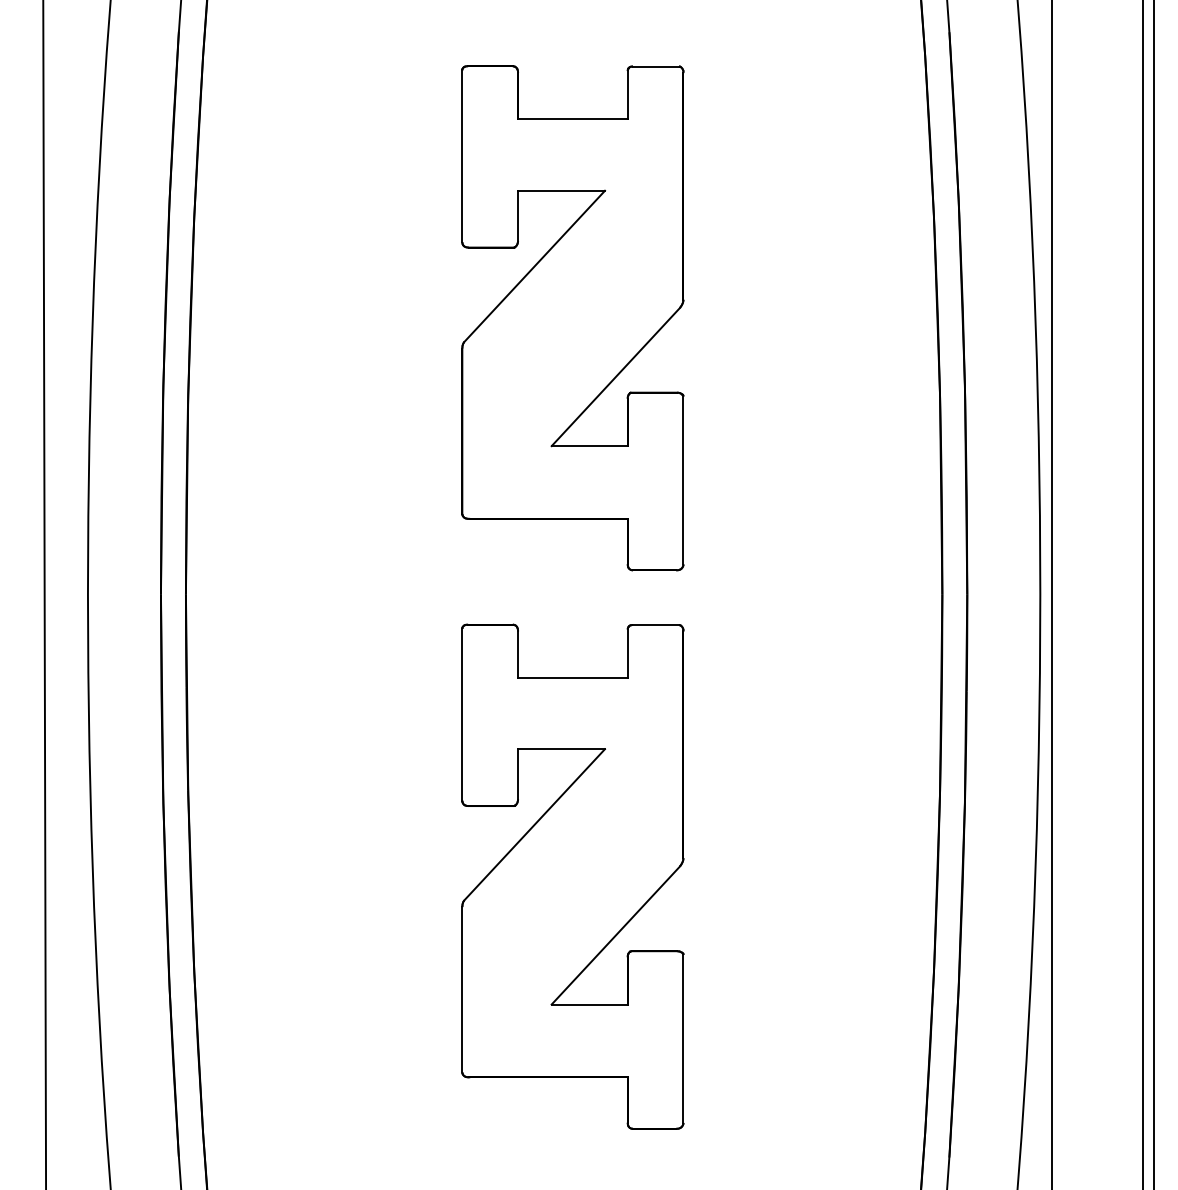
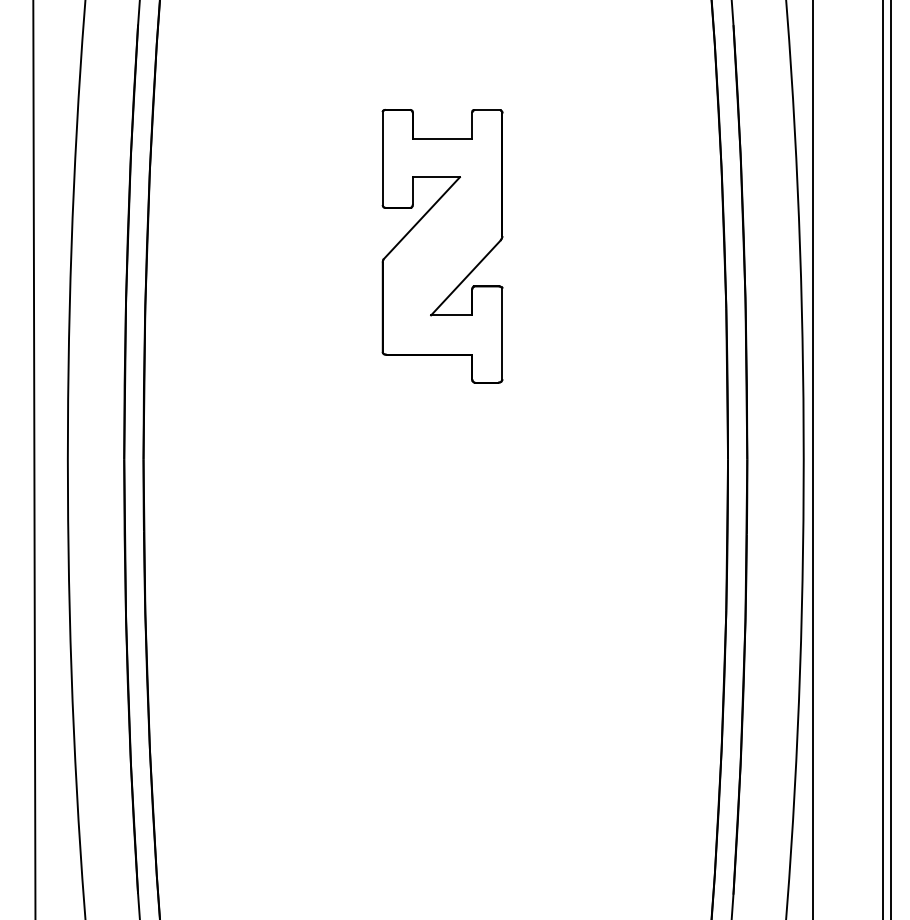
part: (572, 318) -> (442, 246), size x0.7
part: (572, 876) -> (442, 677), removed

